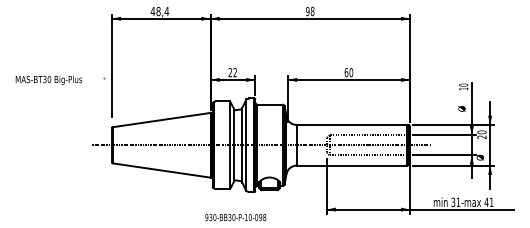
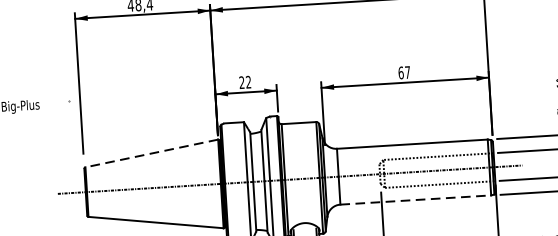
text: (351, 72) -> (407, 72), 60 -> 67
line: (161, 120) -> (151, 154), solid -> dashed
line: (352, 165) -> (417, 199), solid -> dashed

